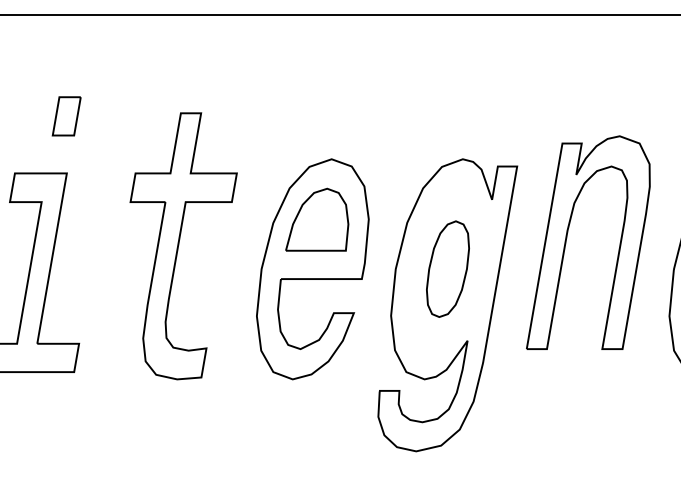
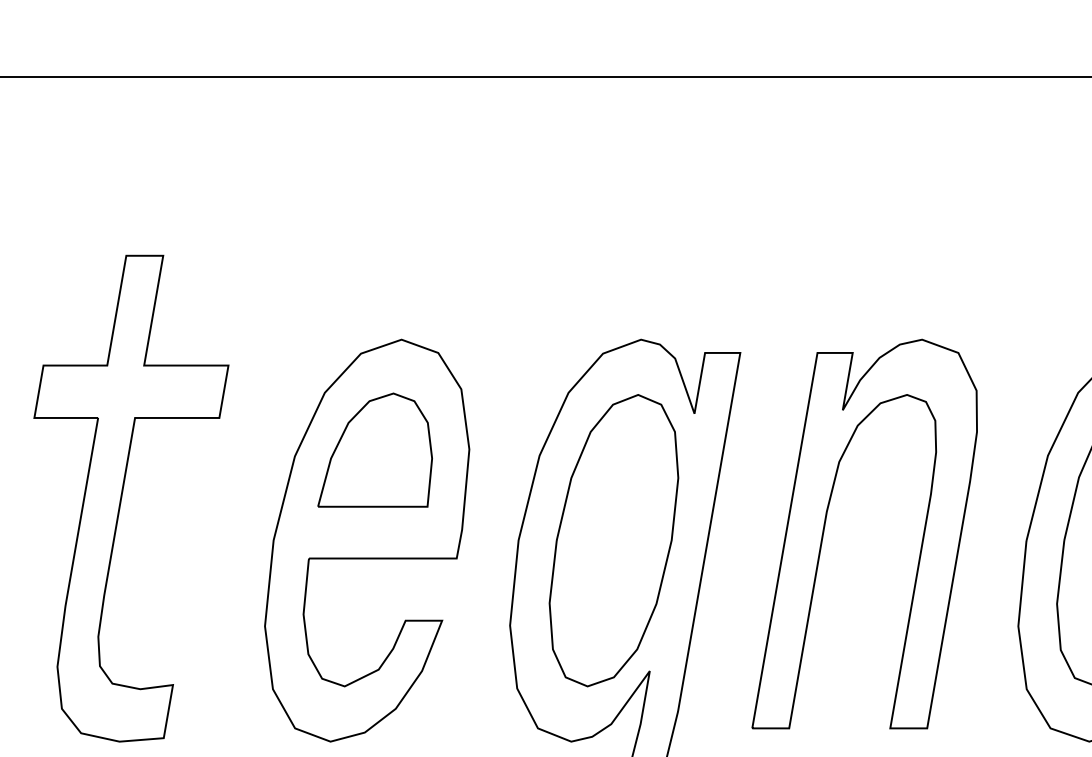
part: (567, 238) -> (826, 526), moved
part: (447, 268) -> (613, 539), size x1.67

